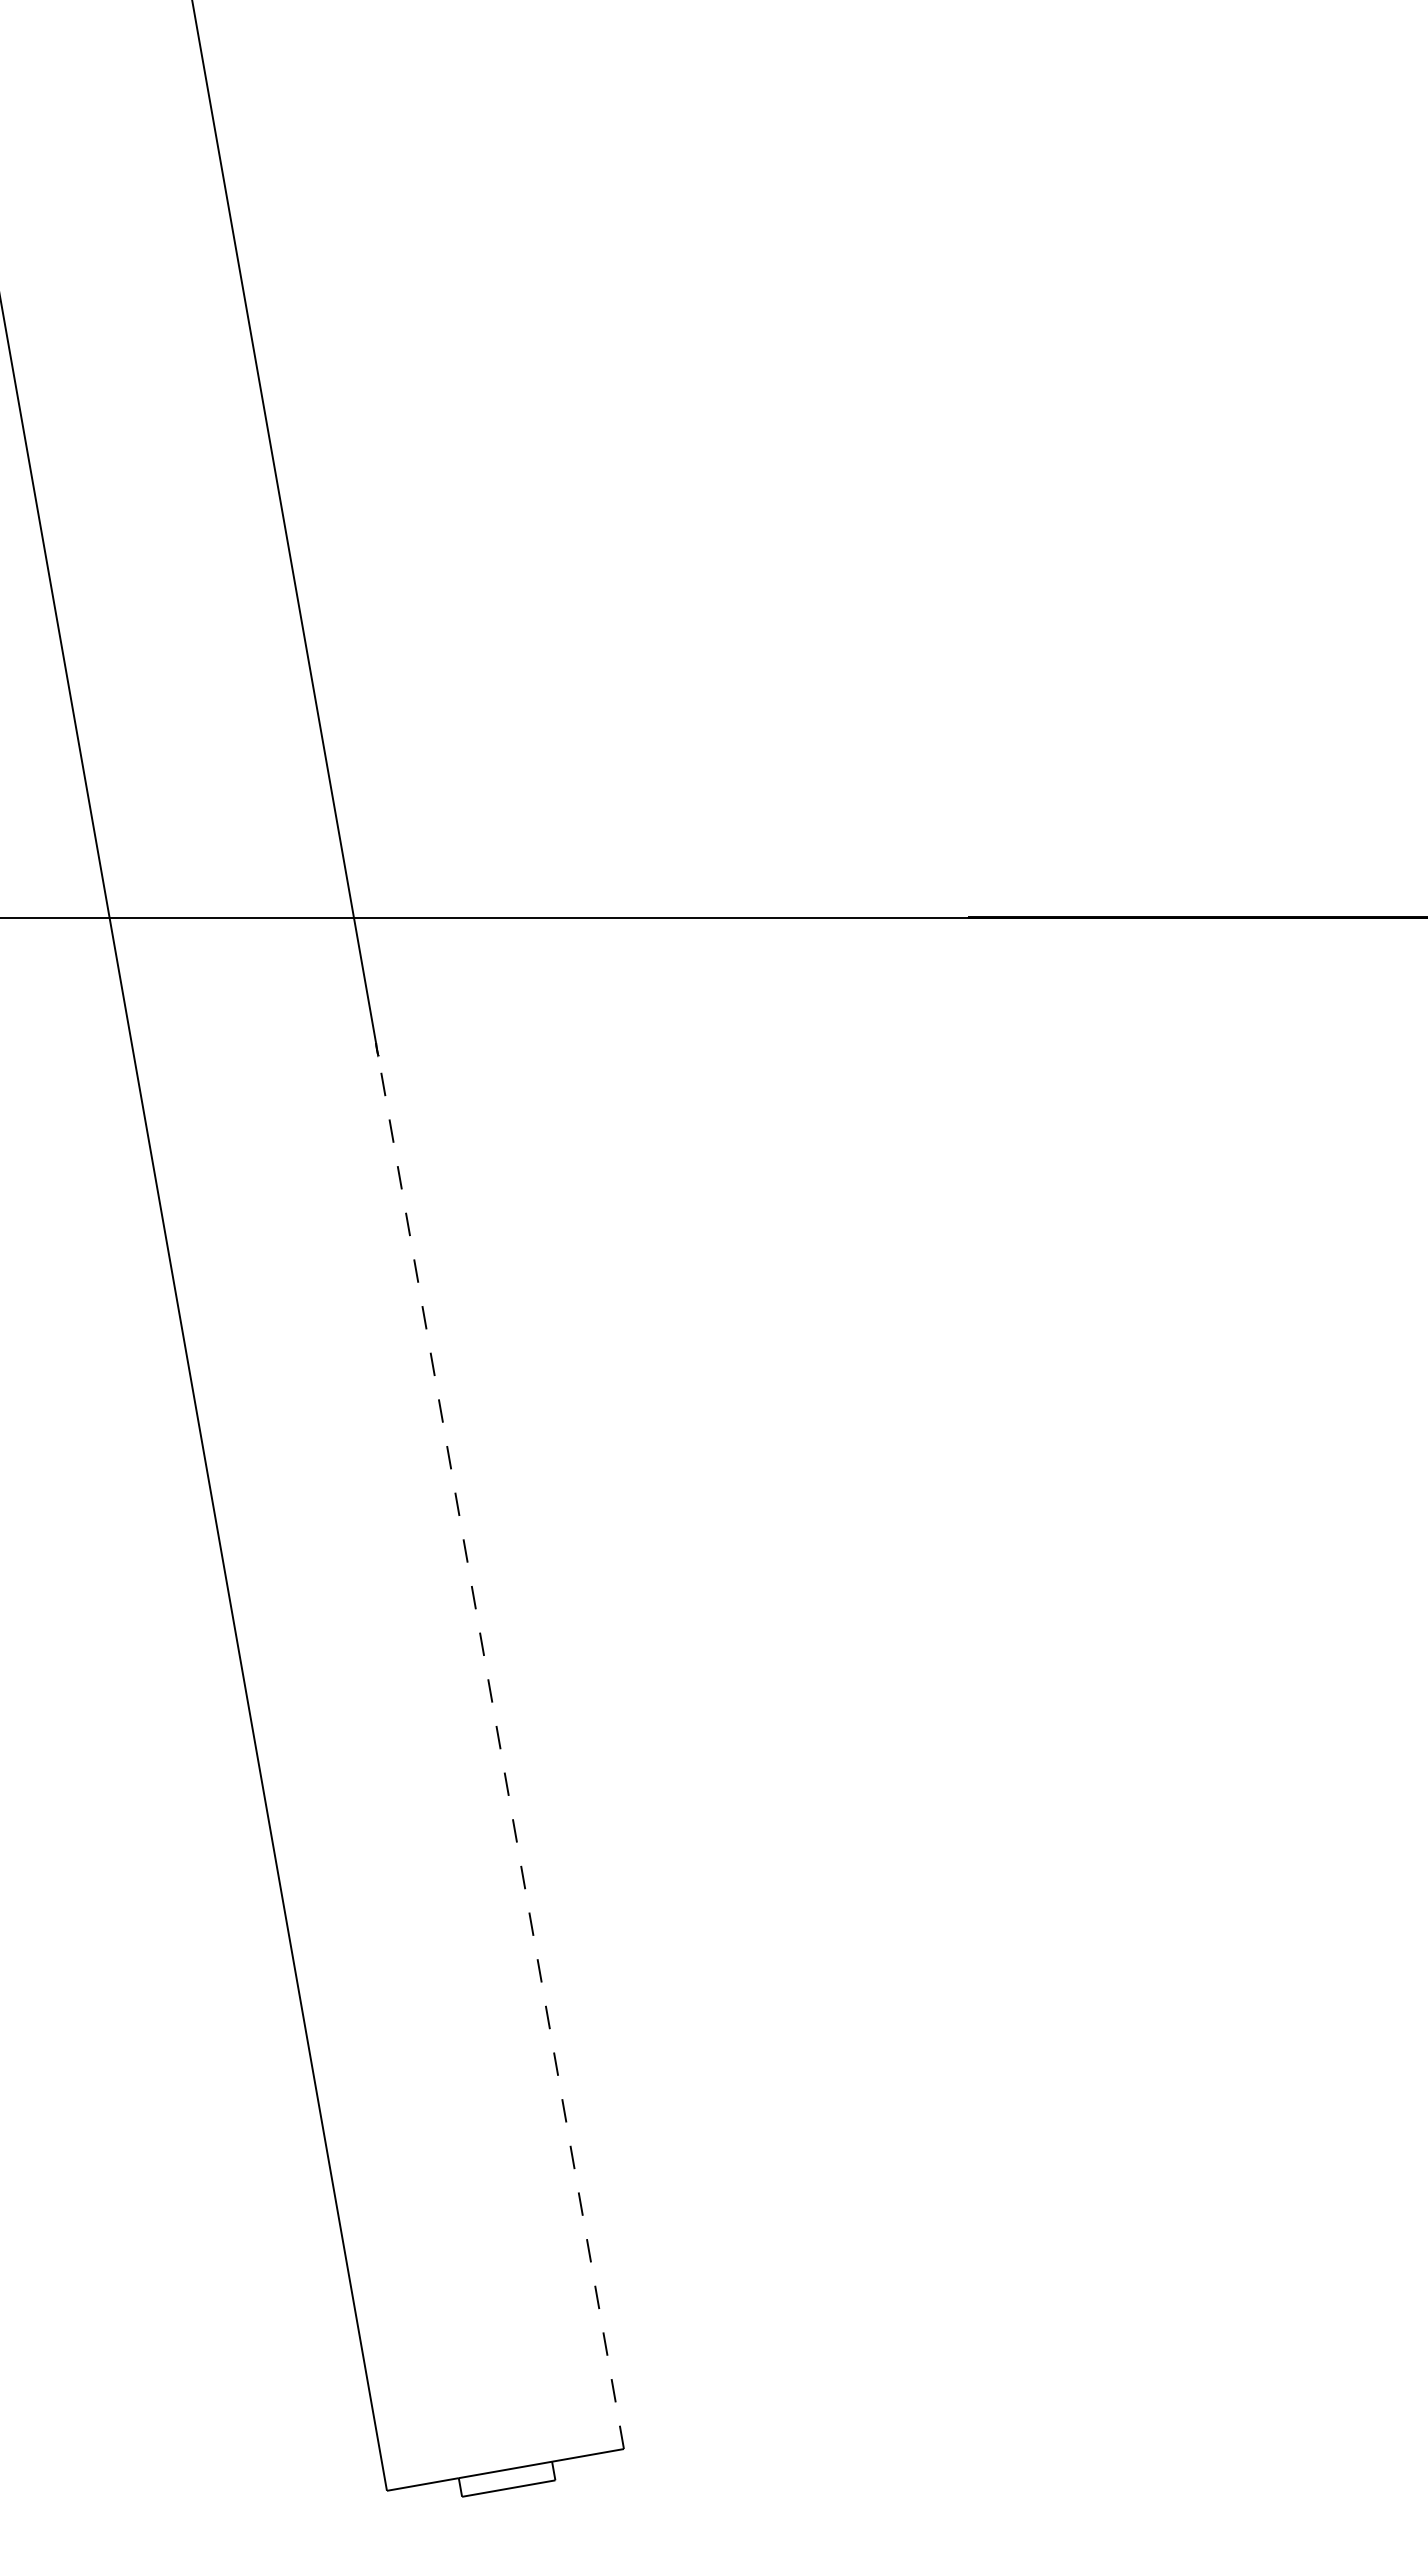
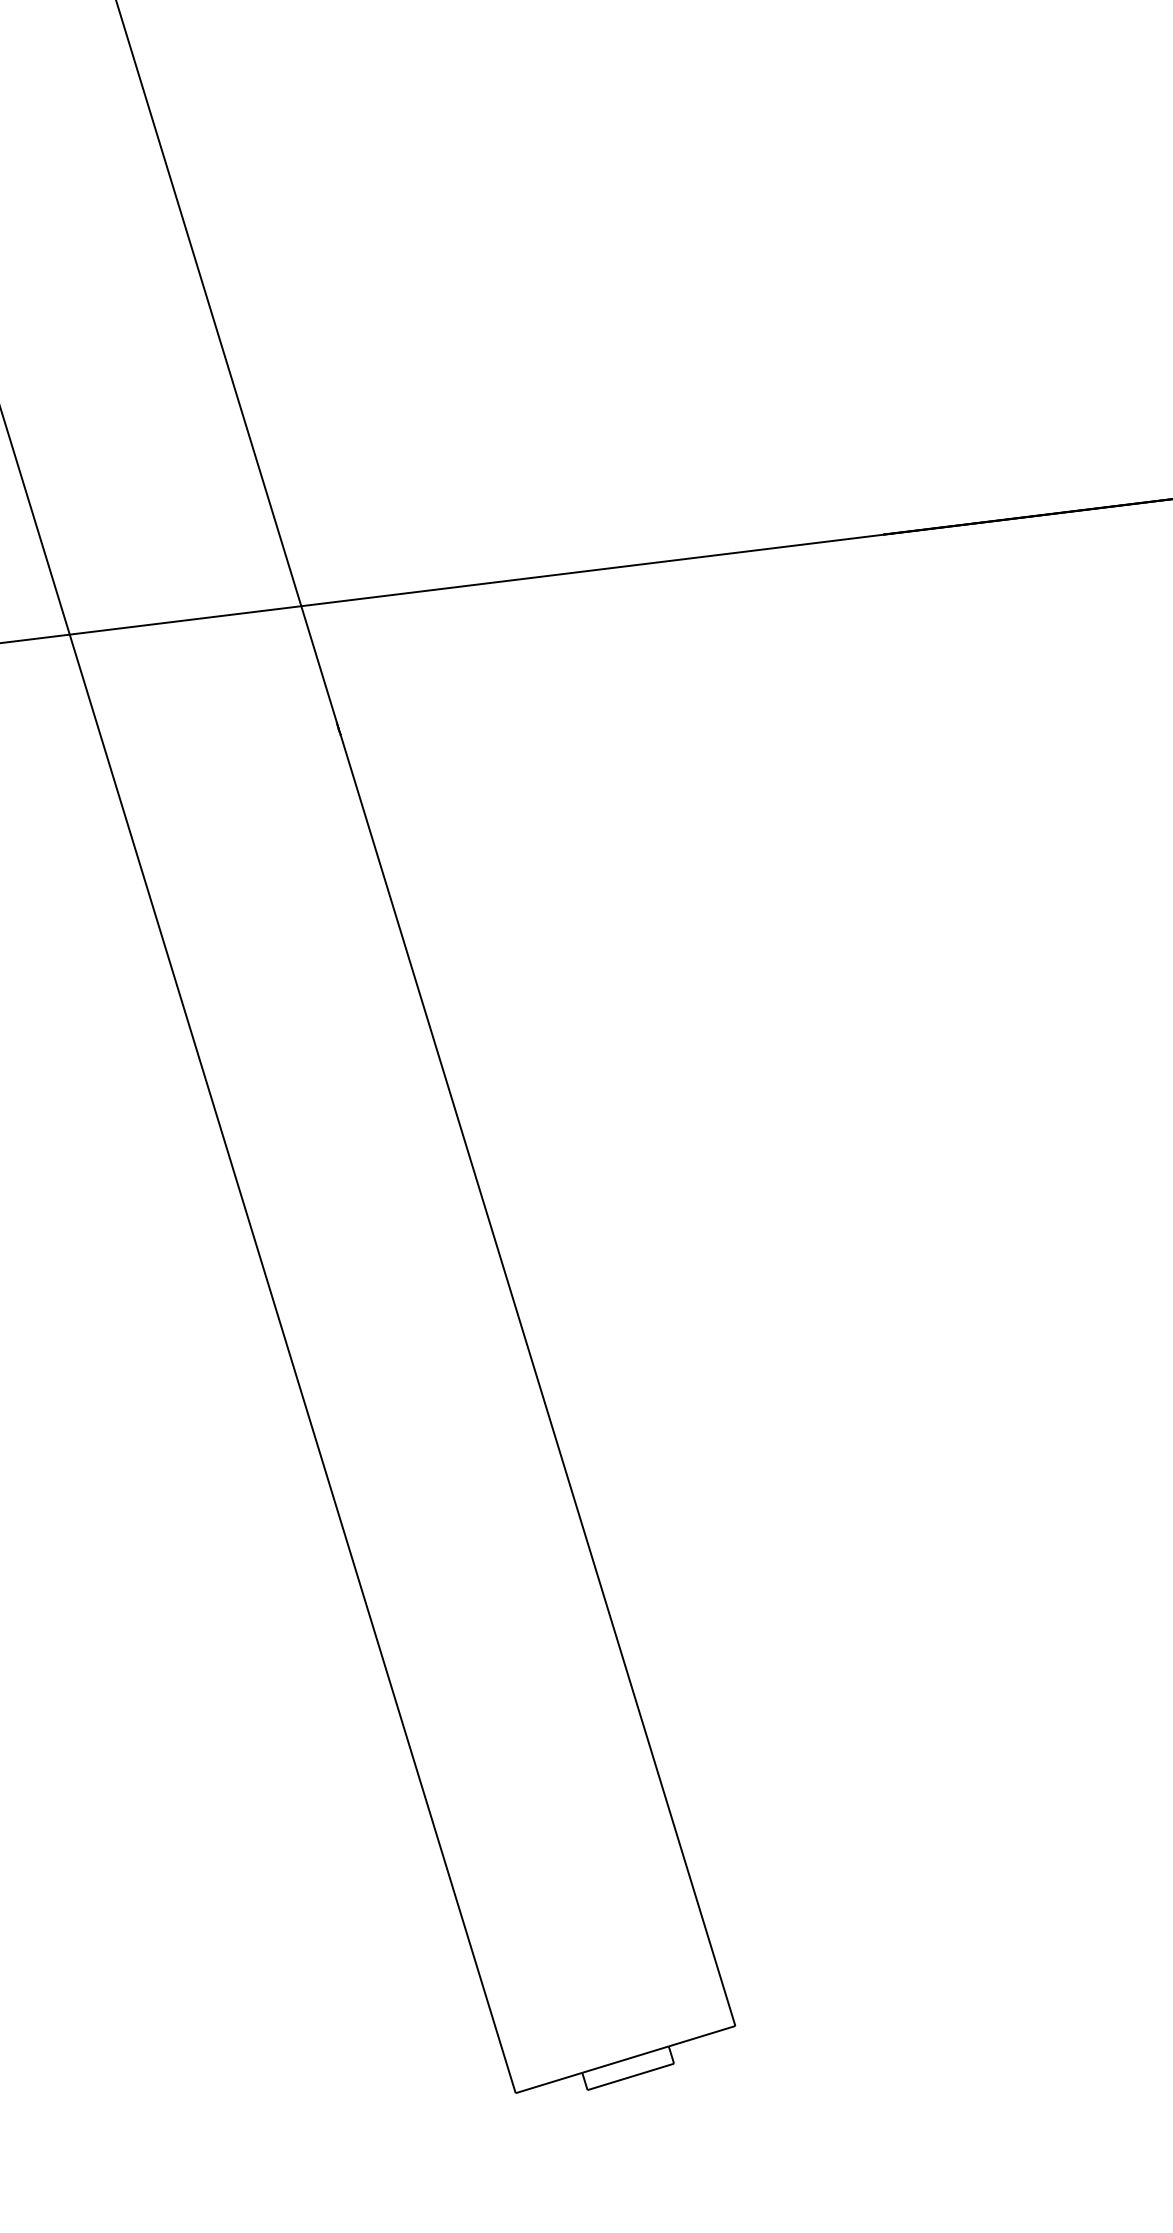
line: (501, 1752) -> (538, 1380), dashed -> solid

